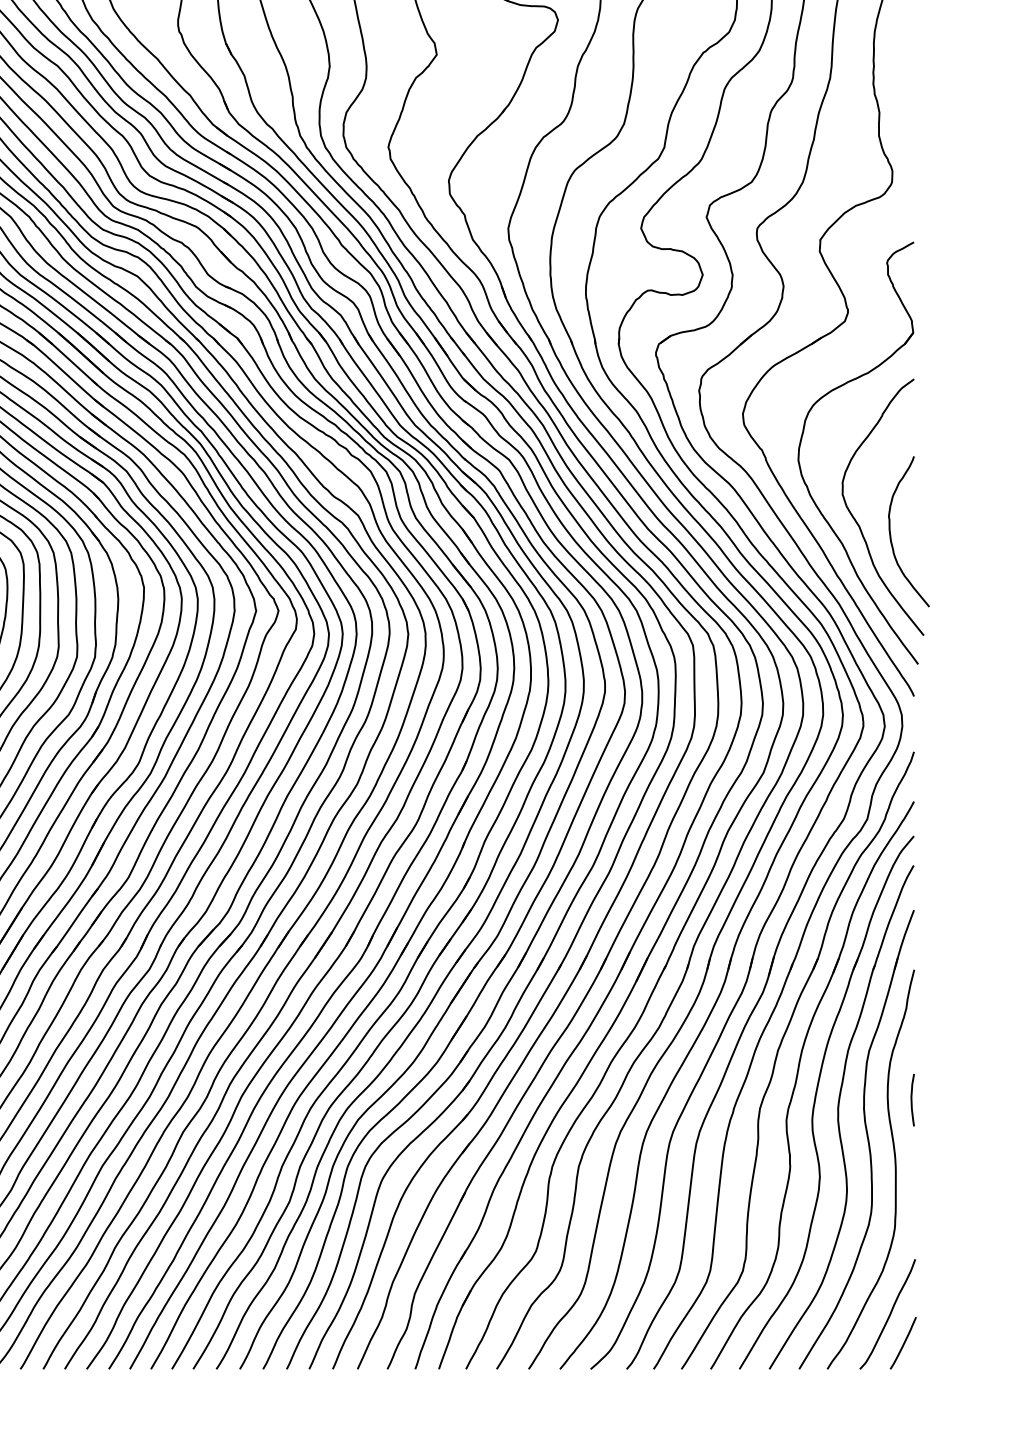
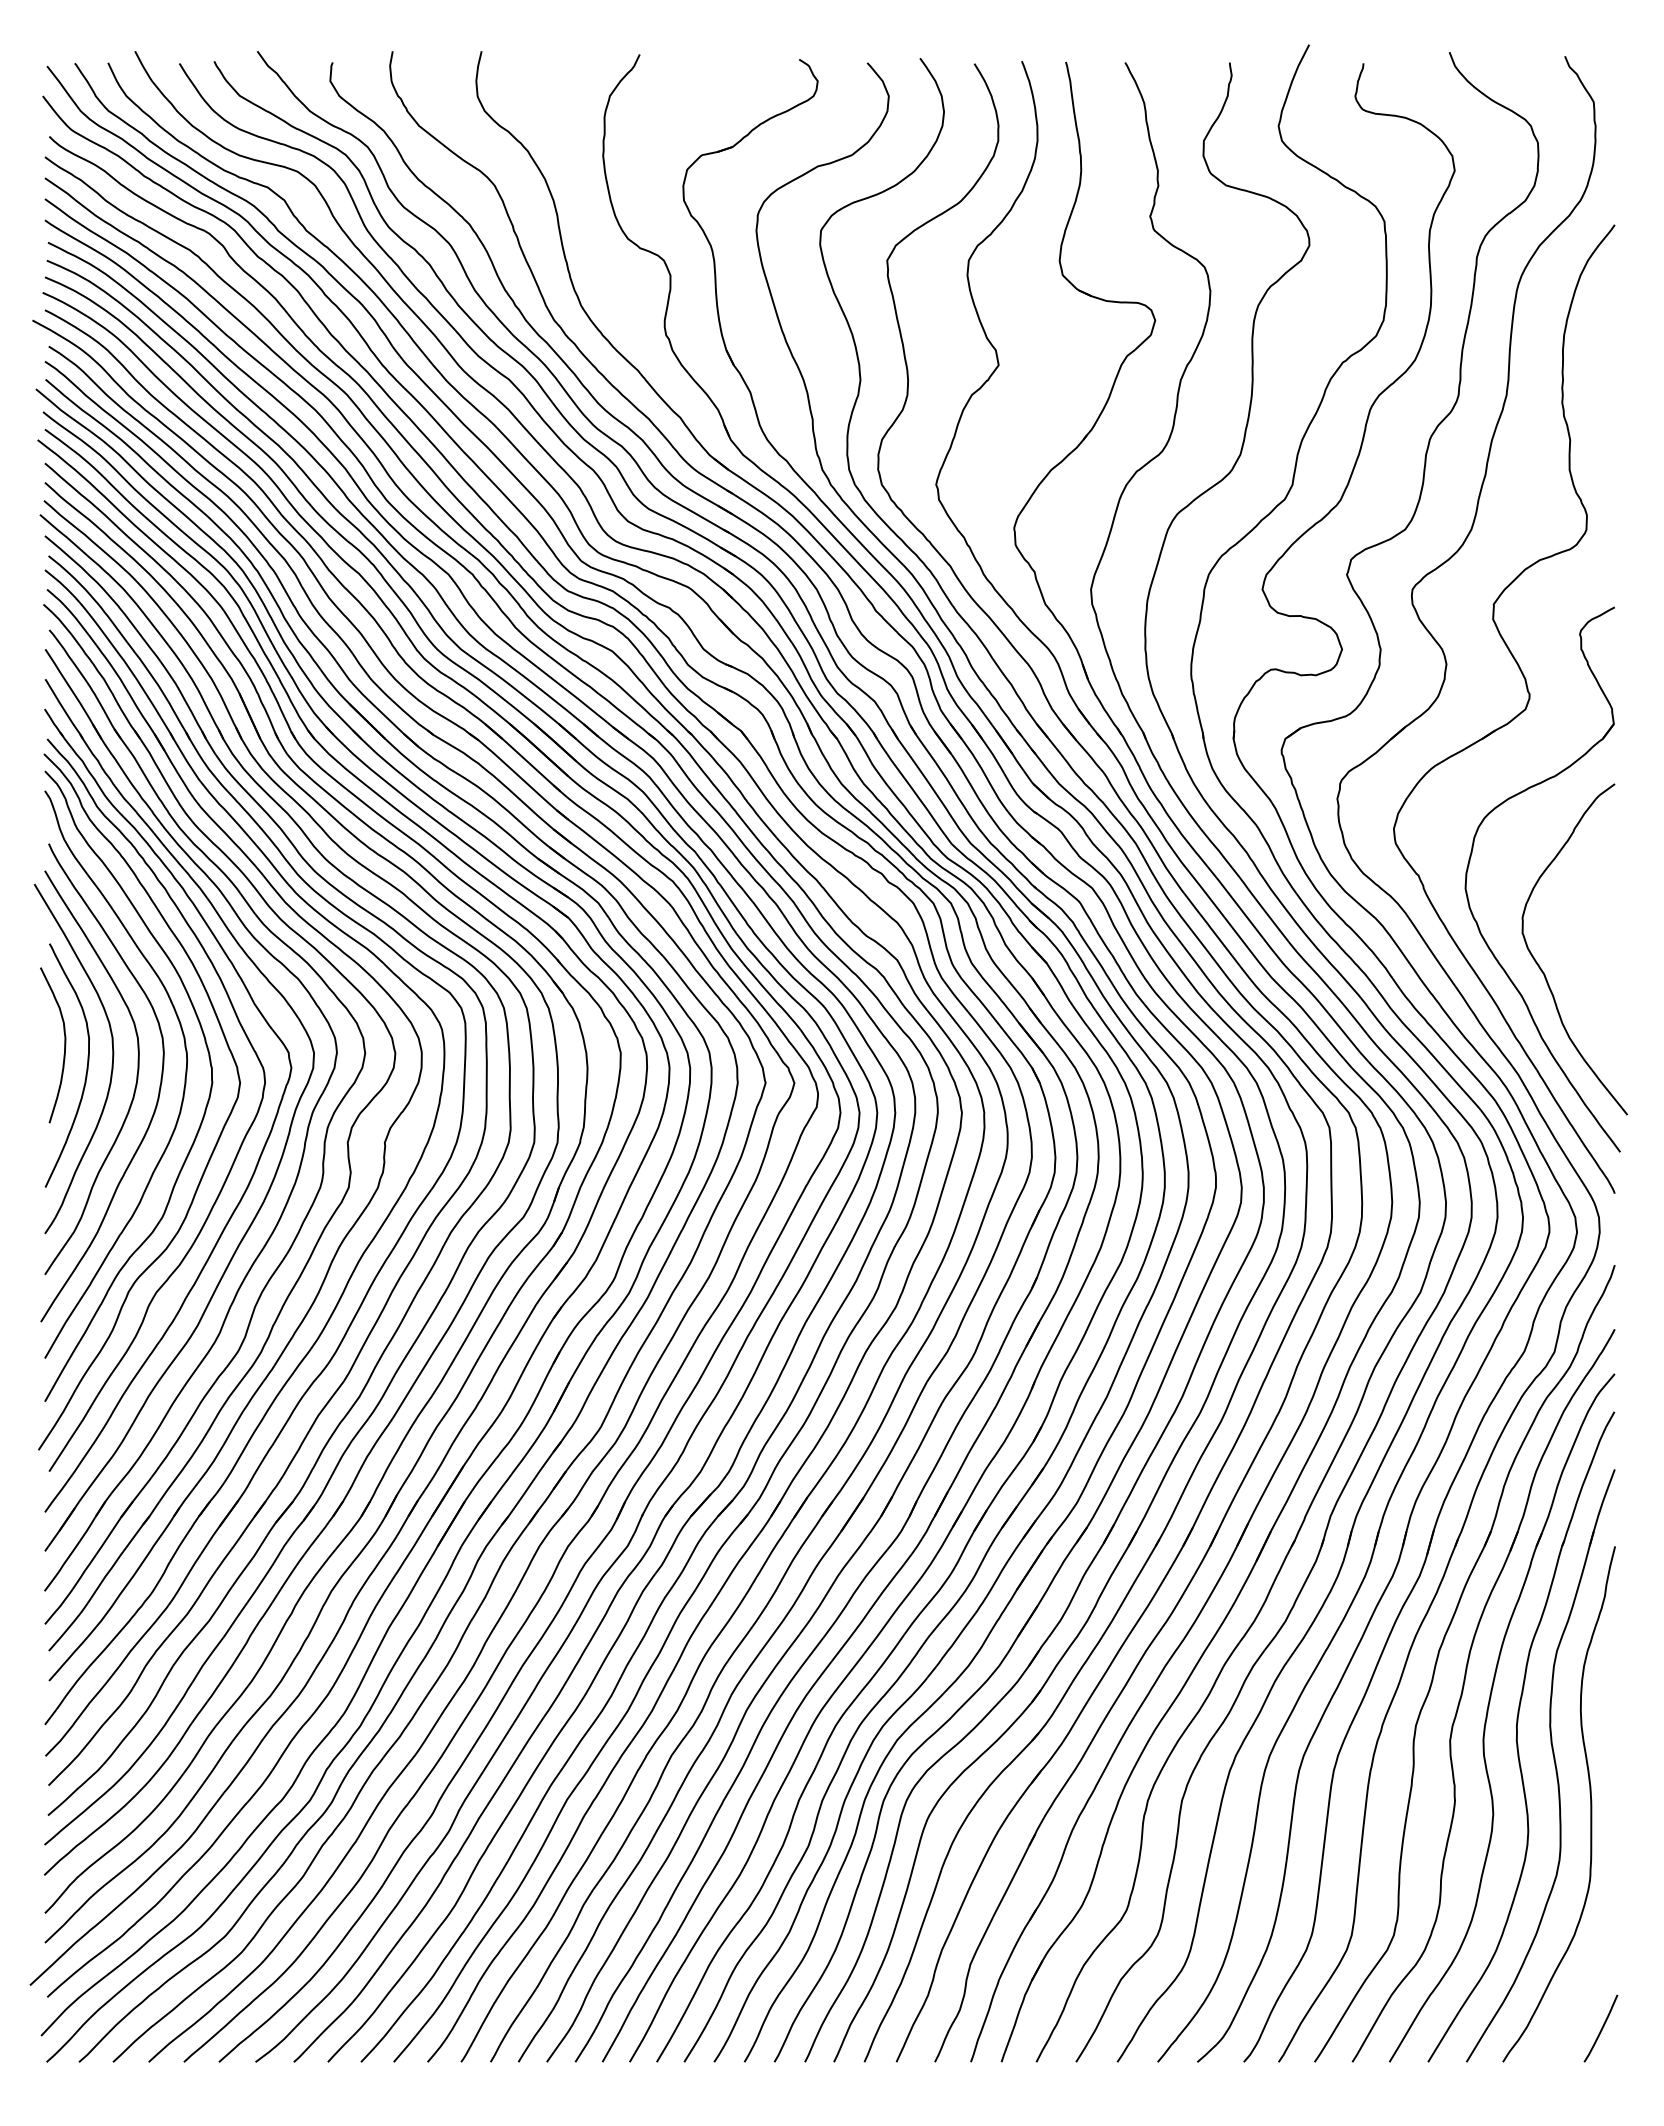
curve: (891, 536) -> (1585, 986), removed
curve: (912, 1099) -> (1612, 1714), removed
curve: (889, 1315) -> (1582, 1992), removed

